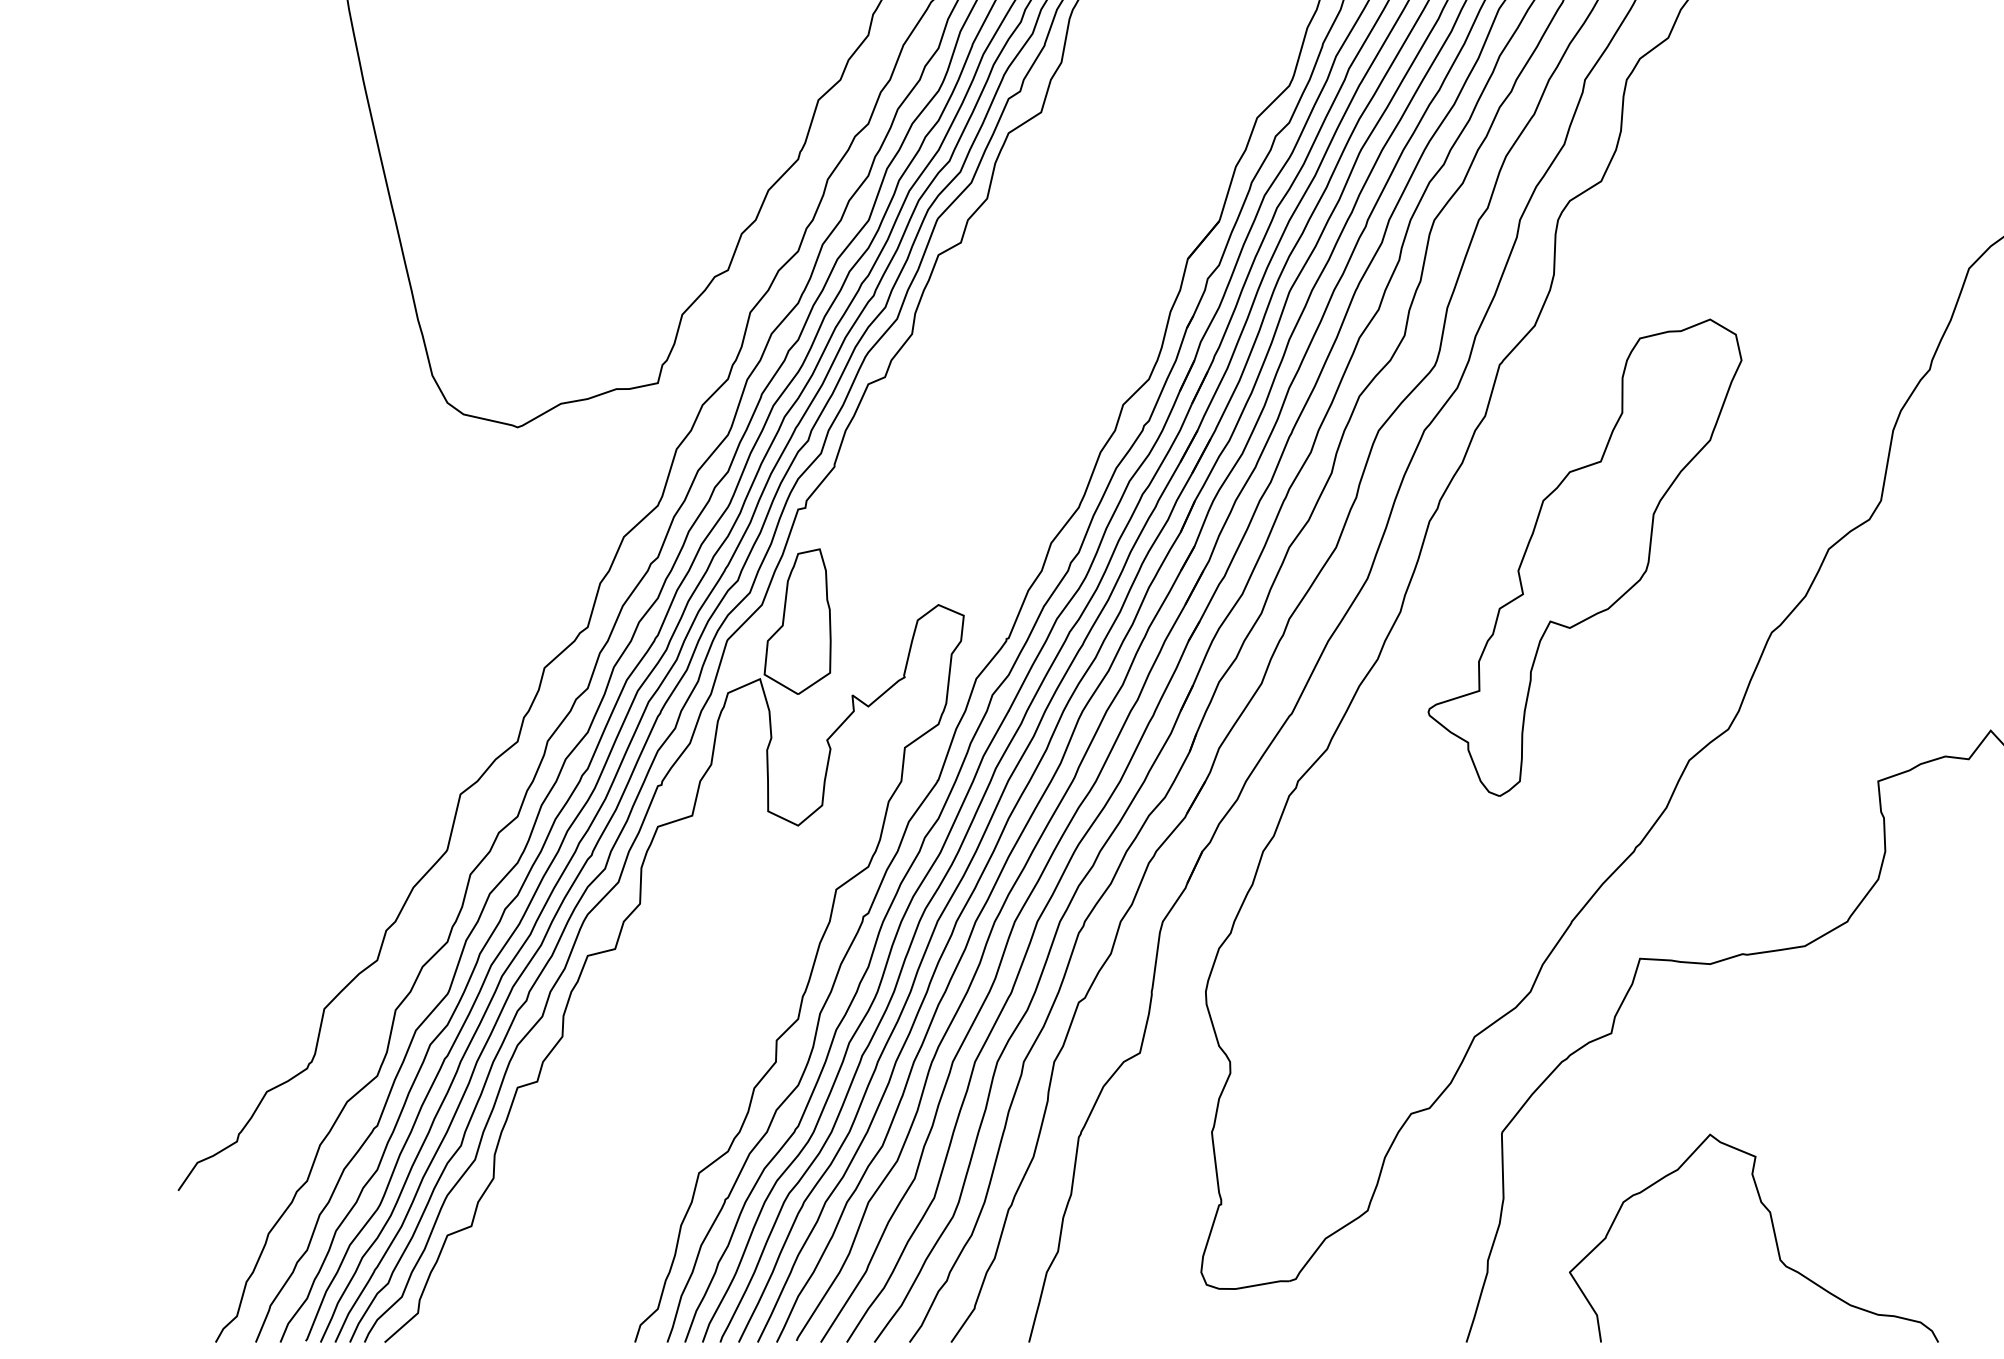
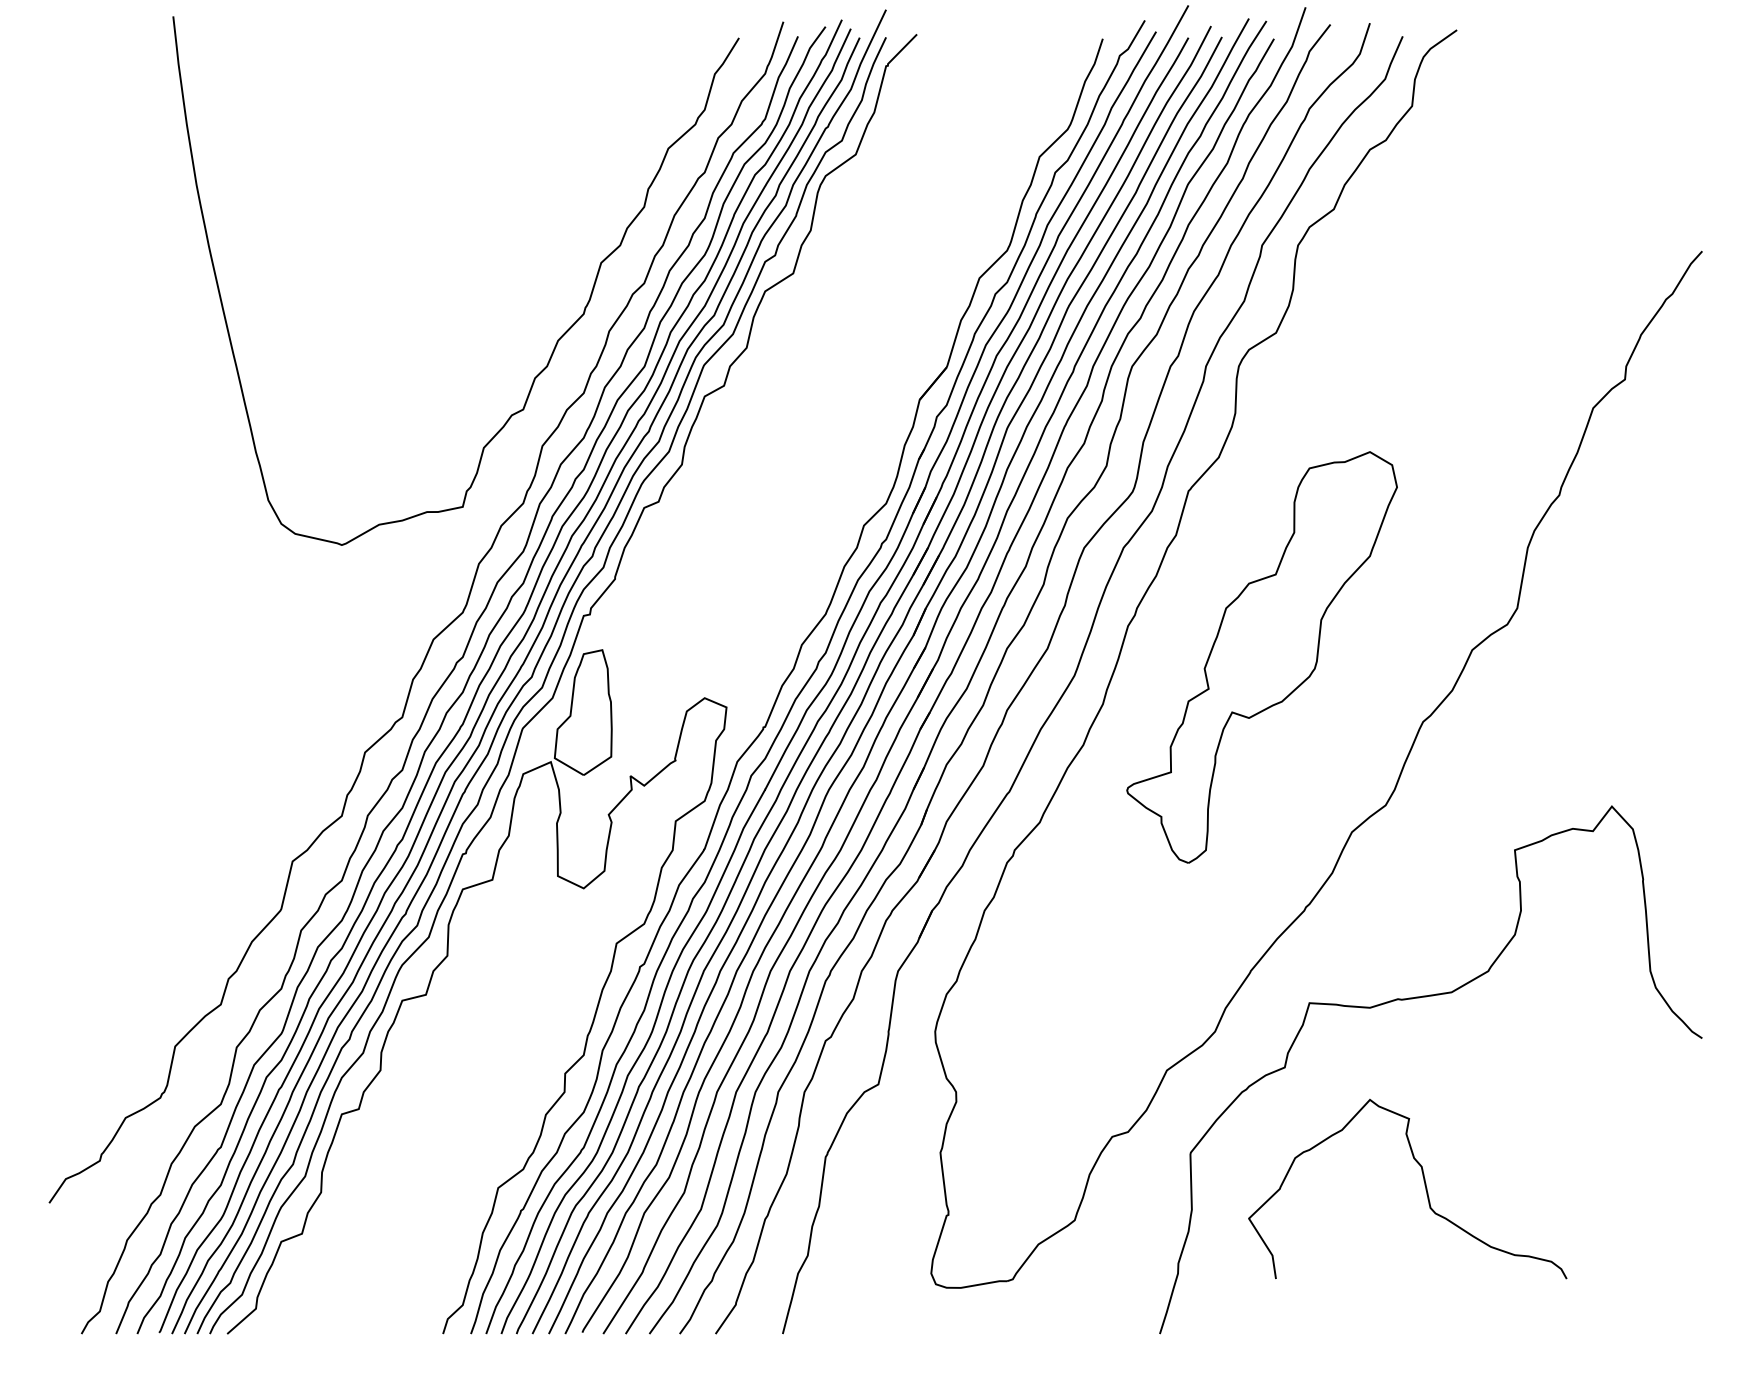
curve: (1773, 1234) -> (1424, 1185), moved

